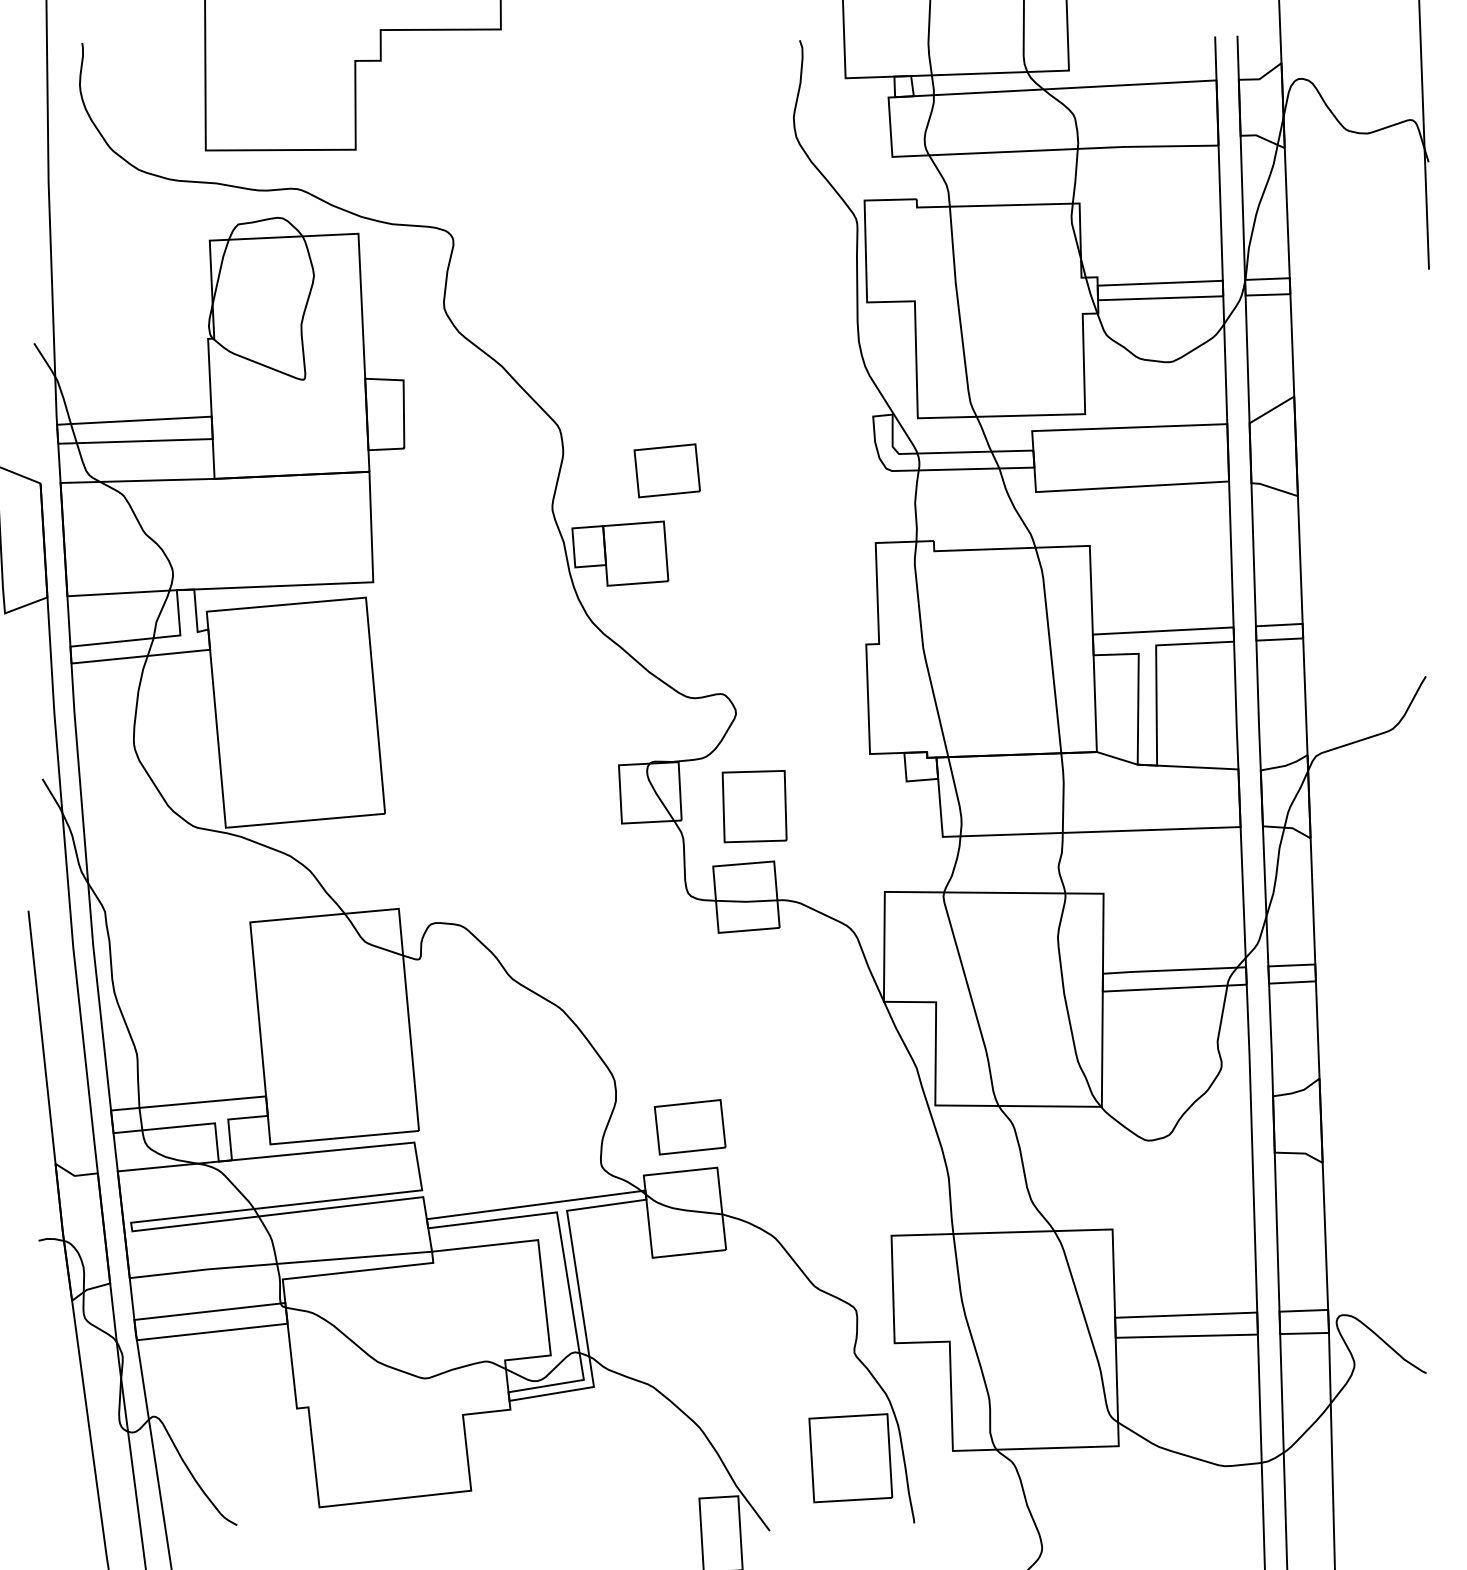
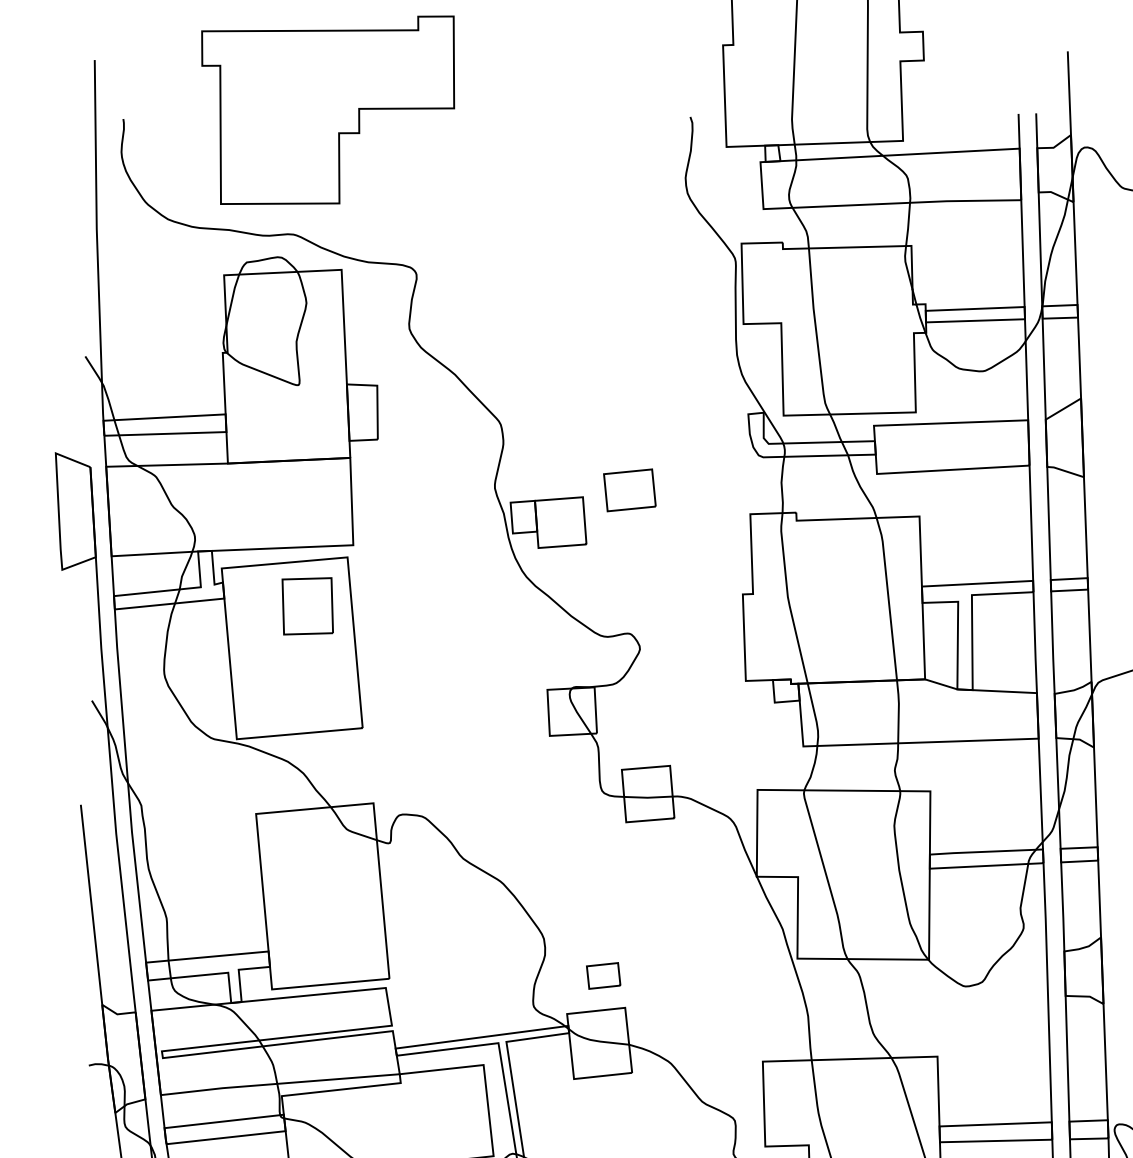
part: (666, 470) -> (629, 490), moved
part: (754, 806) -> (307, 606), moved
part: (689, 1127) -> (603, 976), size x0.6

